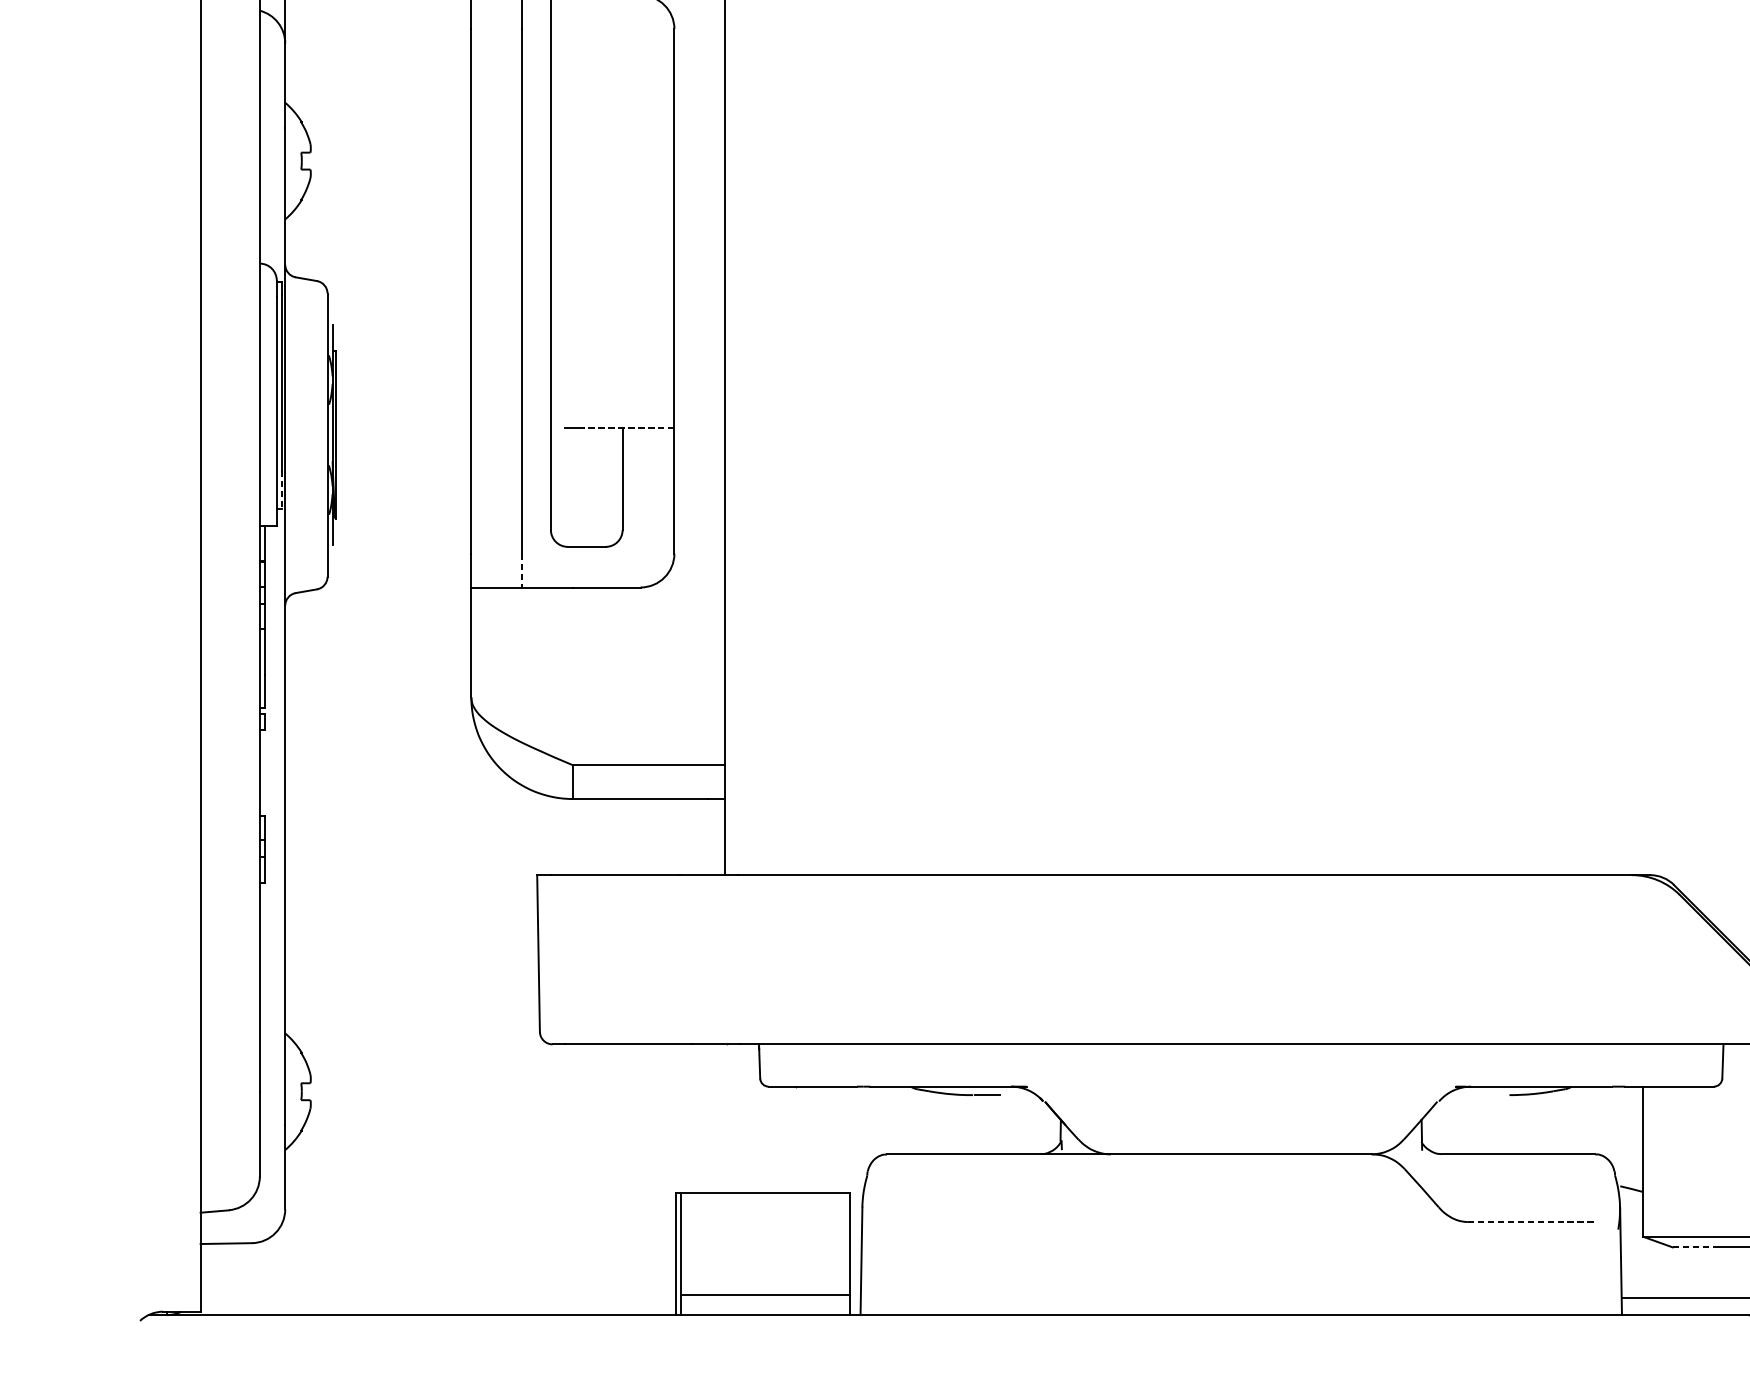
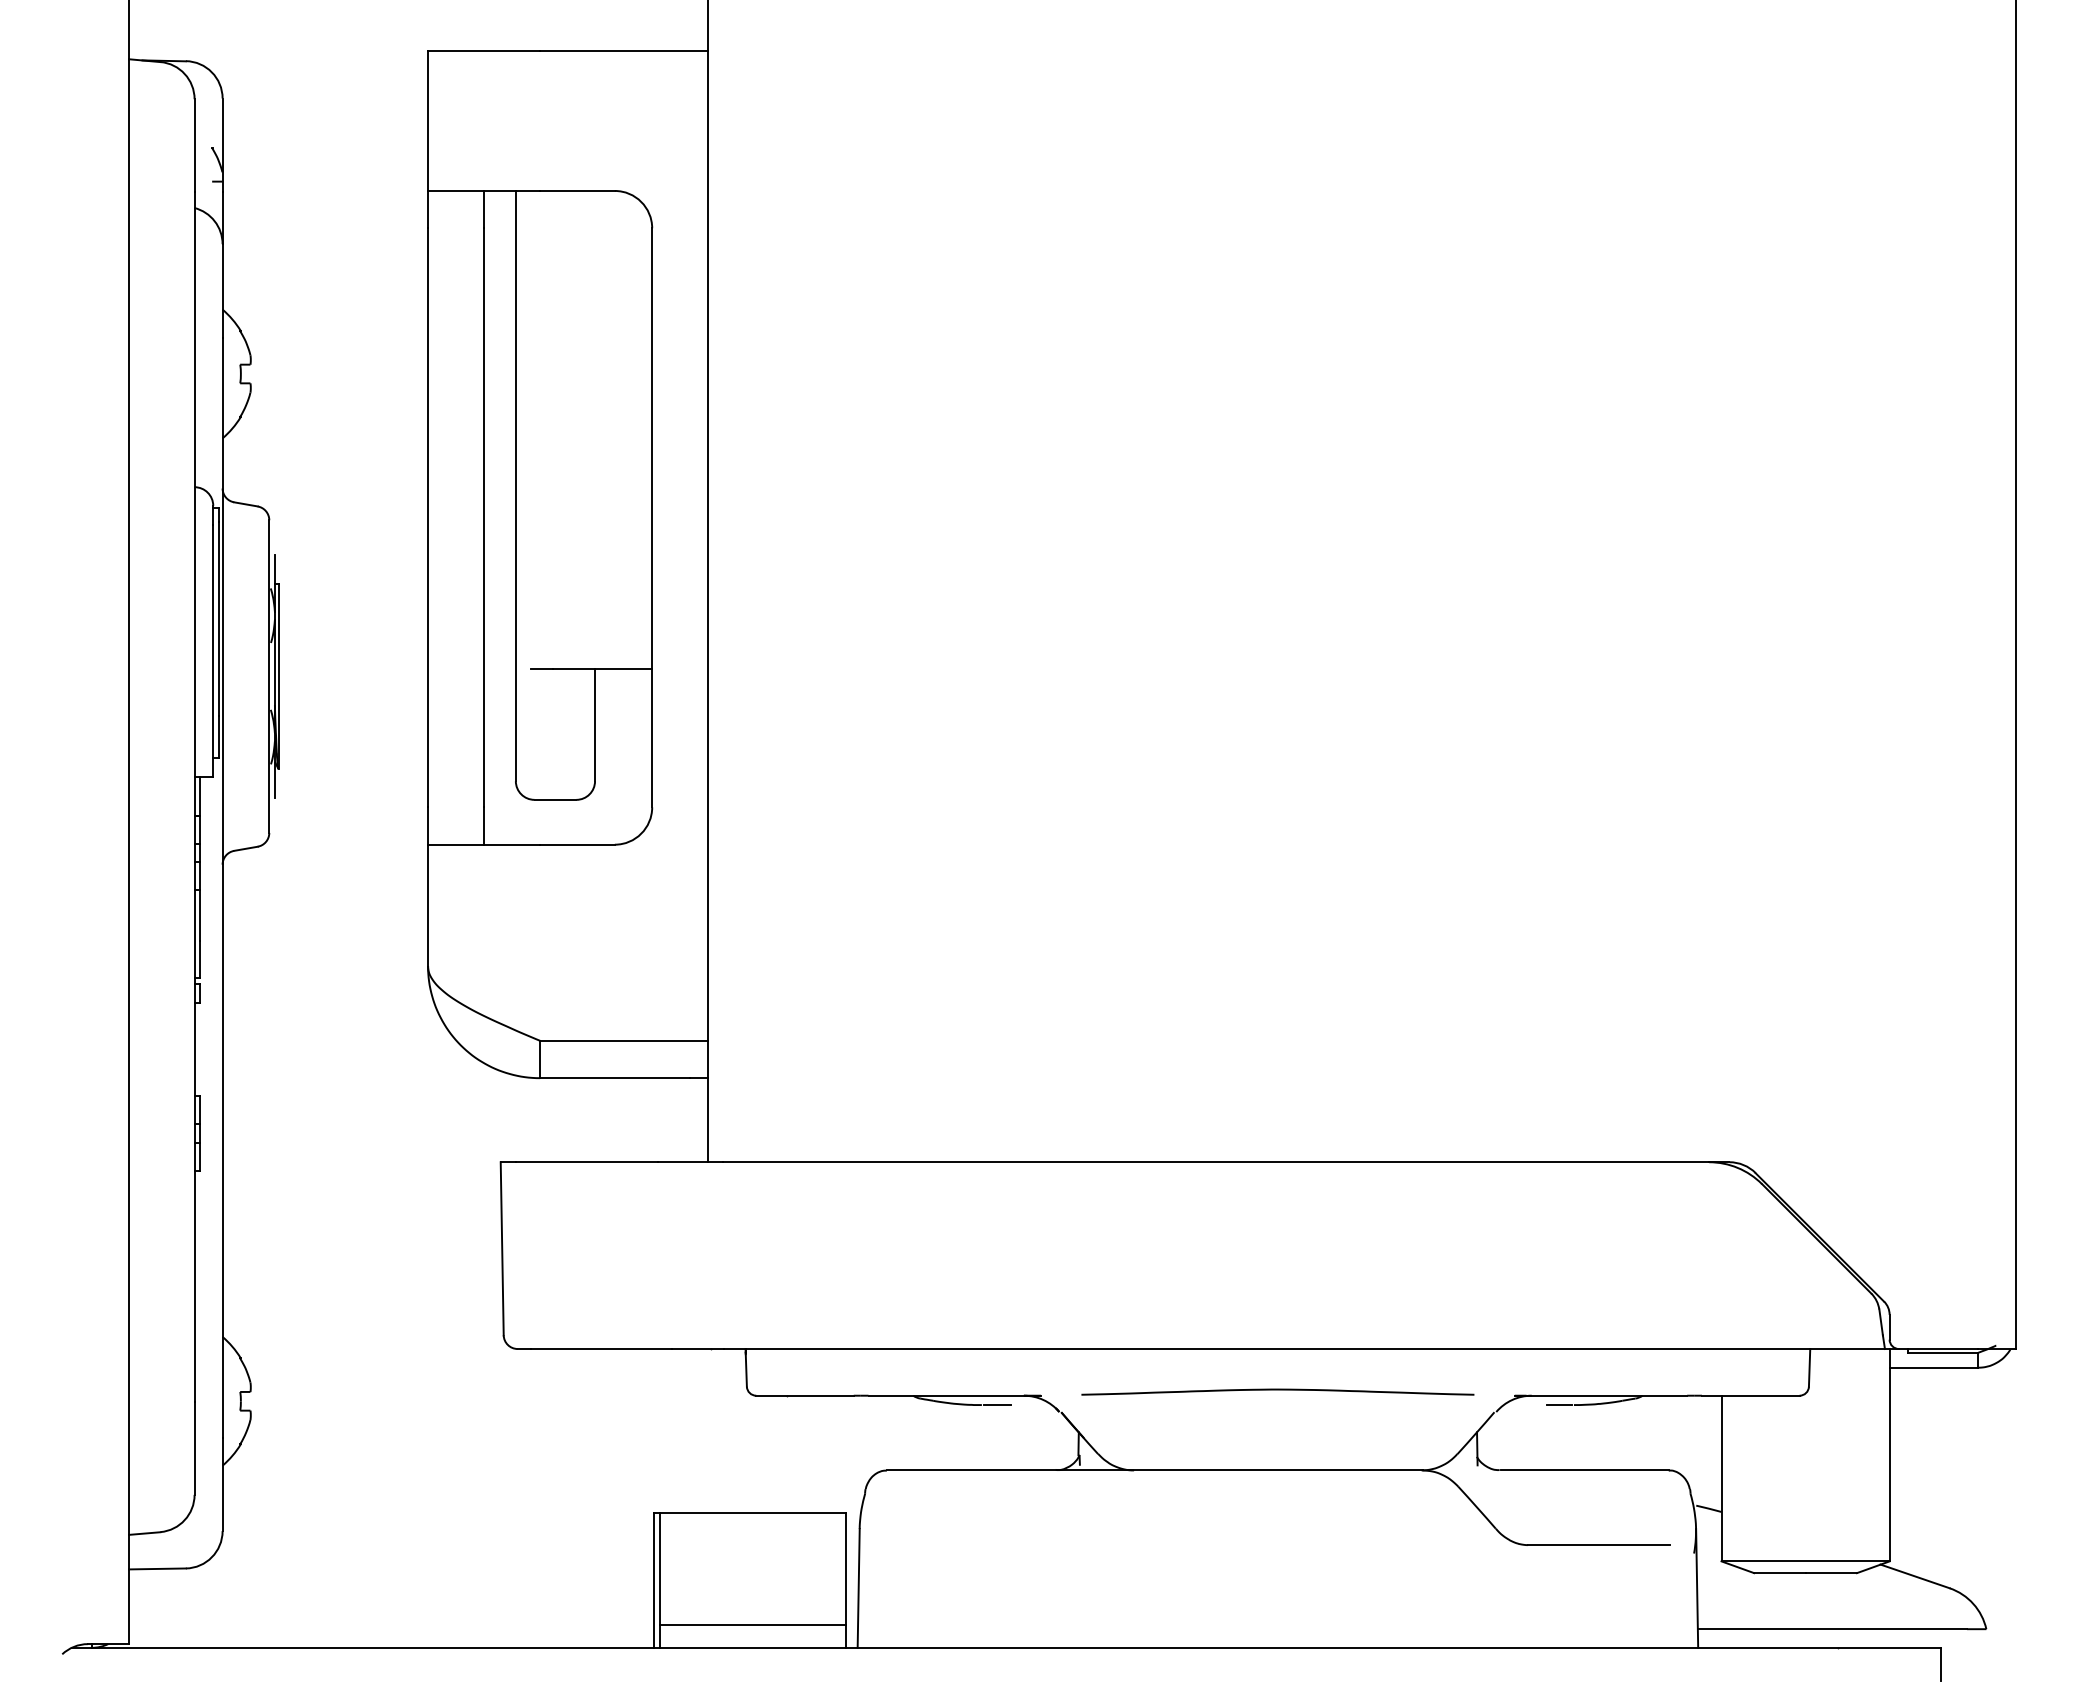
line: (629, 428) -> (602, 669), dashed -> solid
line: (281, 490) -> (218, 737), dashed -> solid
line: (522, 571) -> (484, 826), dashed -> solid
curve: (1240, 1081) -> (1277, 1390), added
line: (1495, 1095) -> (1558, 1405), added
line: (1532, 1222) -> (1599, 1545), dashed -> solid
line: (1695, 1247) -> (1779, 1573), dashed -> solid

